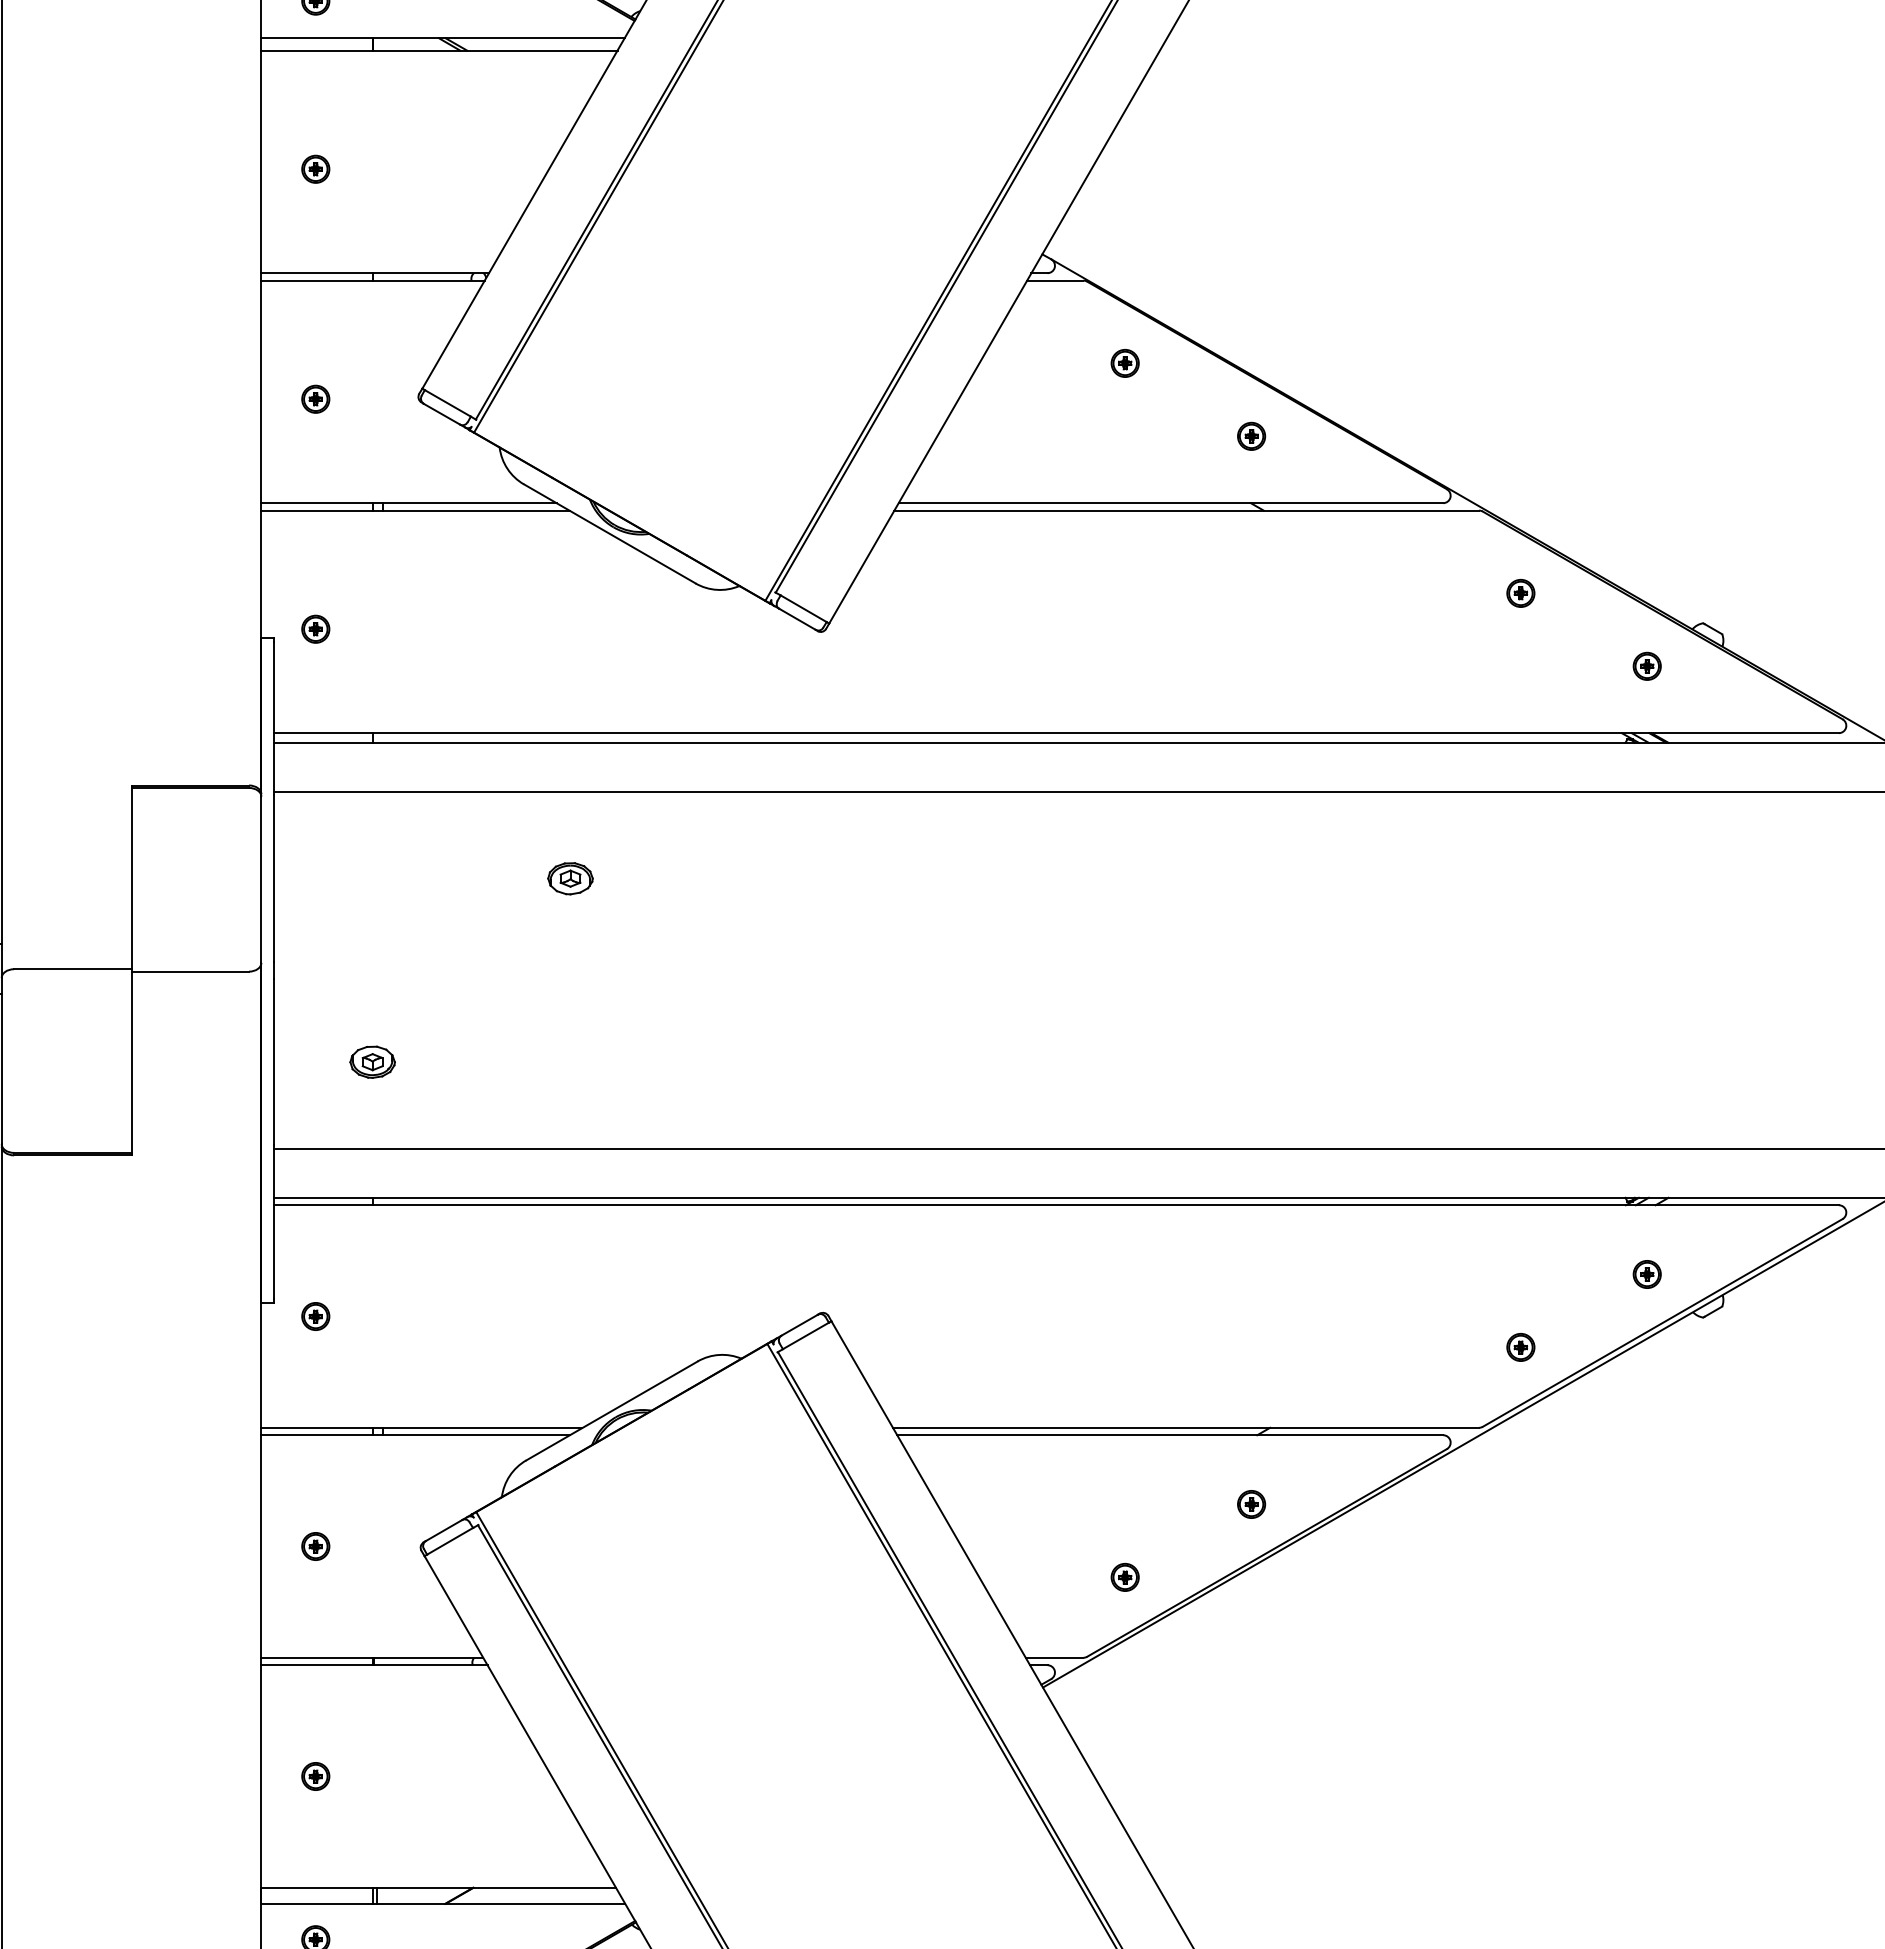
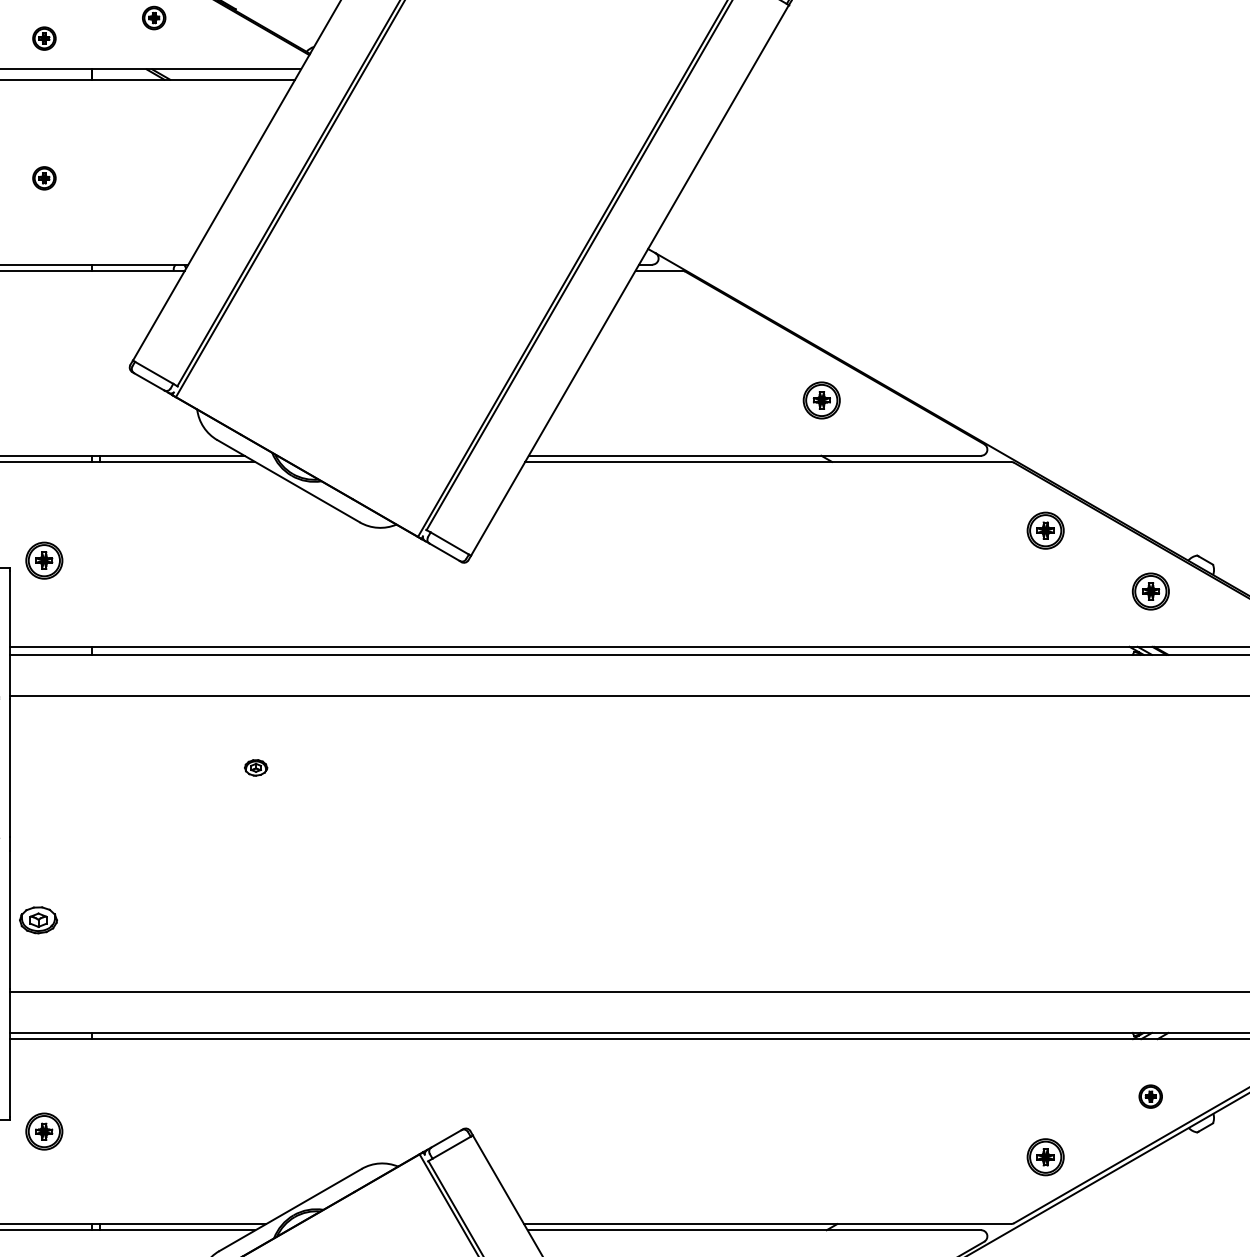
part: (1124, 363) -> (716, 339), removed
part: (315, 398) -> (44, 368), removed
part: (1251, 435) -> (821, 399), size x1.6
part: (1520, 593) -> (1045, 530), size x1.6
part: (315, 628) -> (44, 559), size x1.6
part: (1646, 665) -> (1150, 590), size x1.6
part: (570, 878) -> (256, 767), size x0.6
part: (372, 1061) -> (38, 919), moved
part: (315, 1316) -> (44, 1131), size x1.6
part: (1520, 1347) -> (1045, 1157), size x1.6

